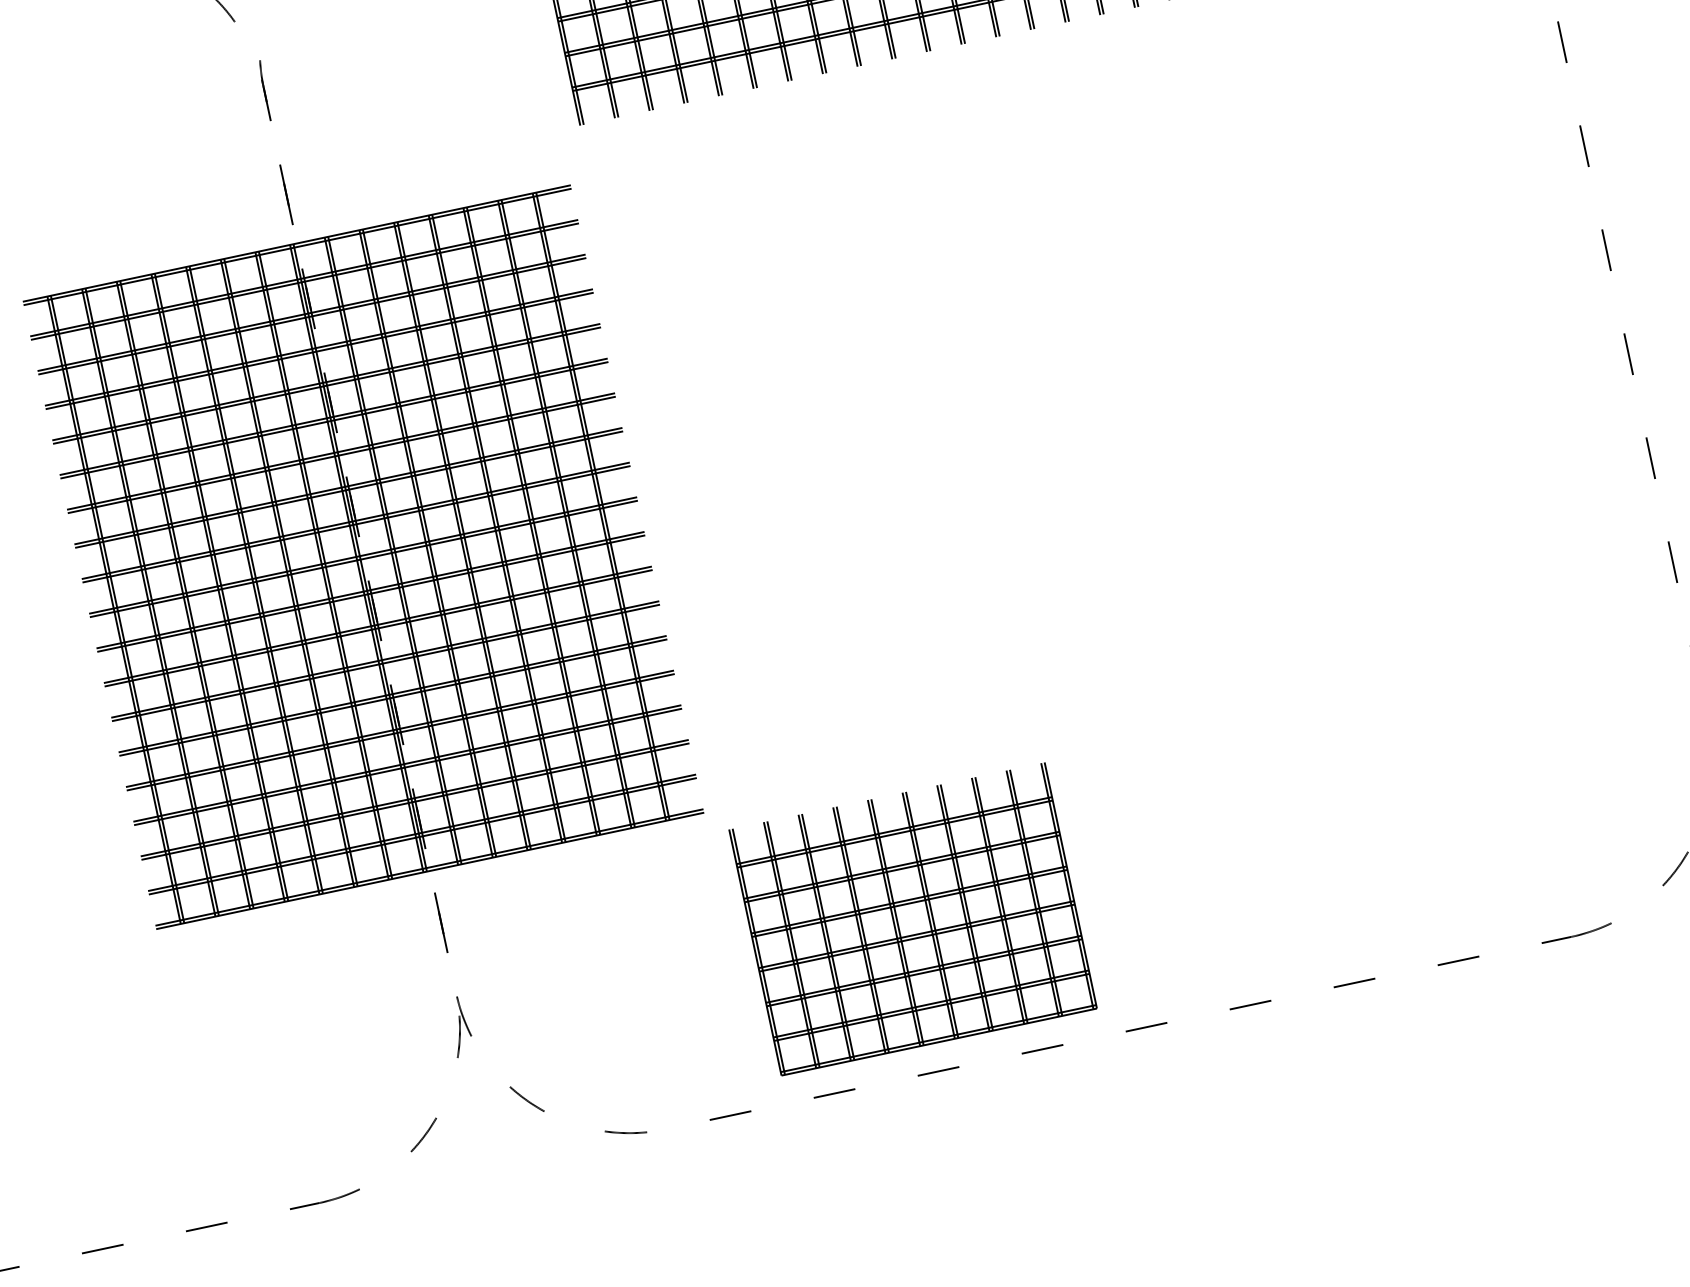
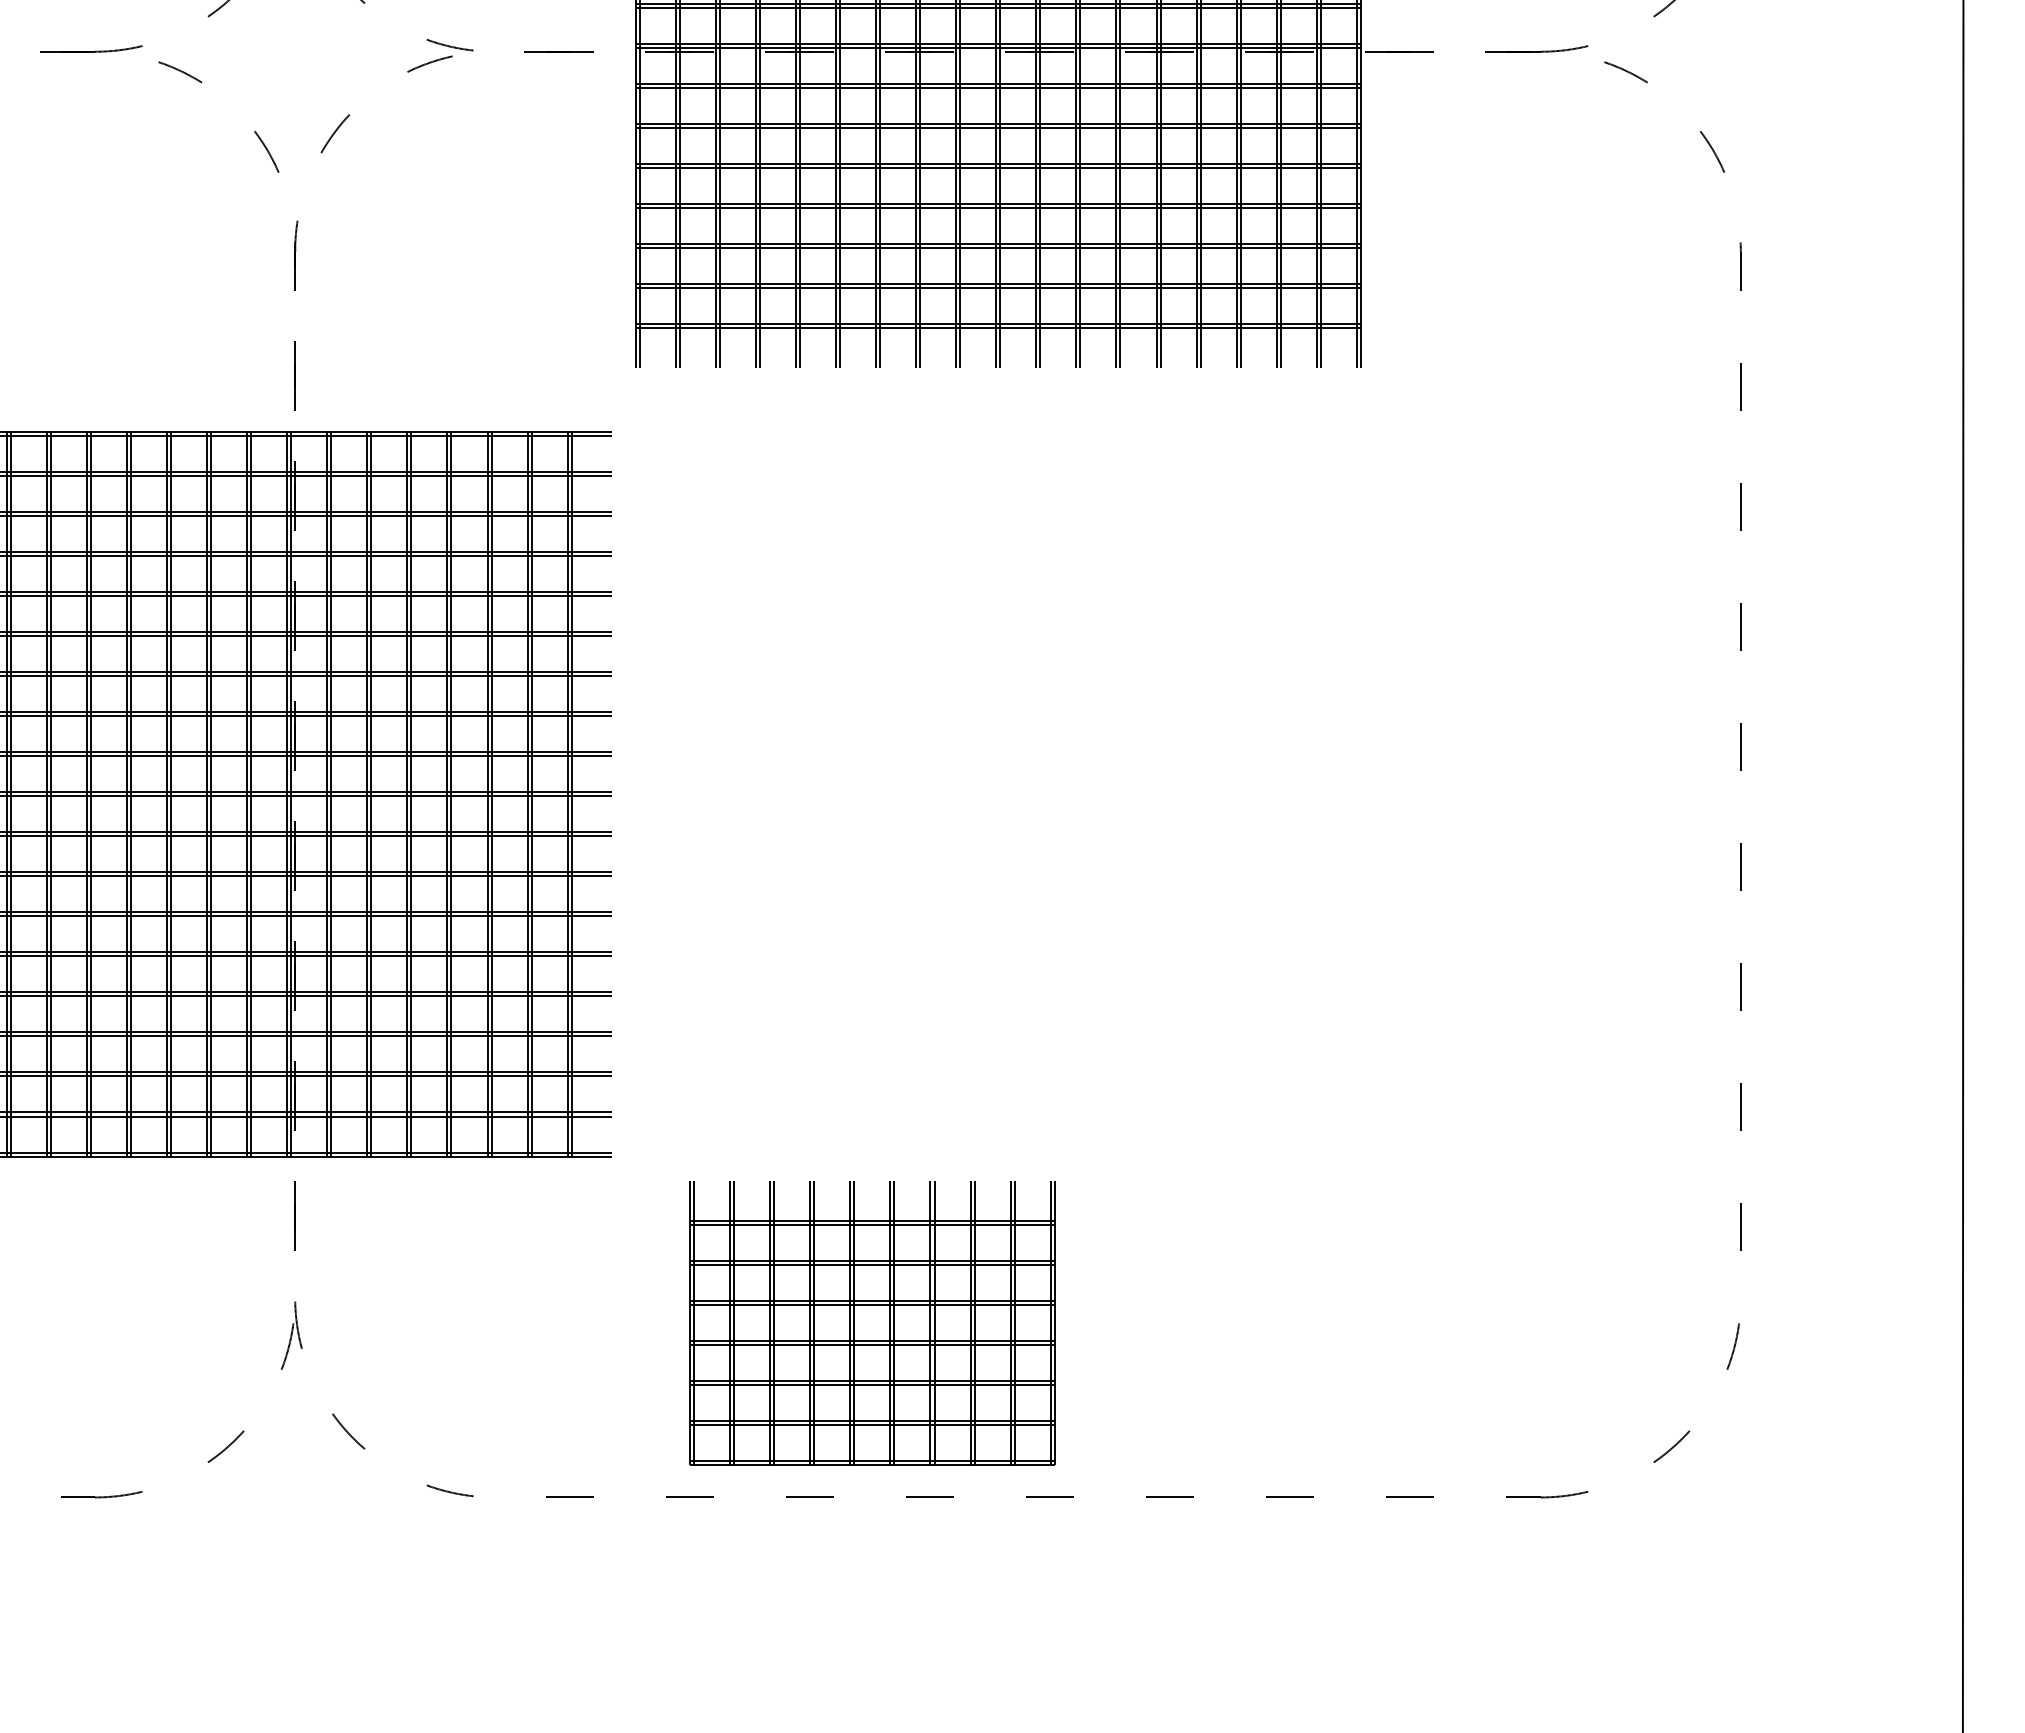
part: (913, 919) -> (872, 1323), moved

